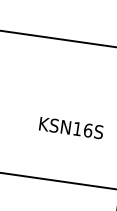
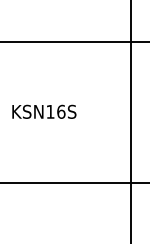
text: (71, 127) -> (44, 111), moved

